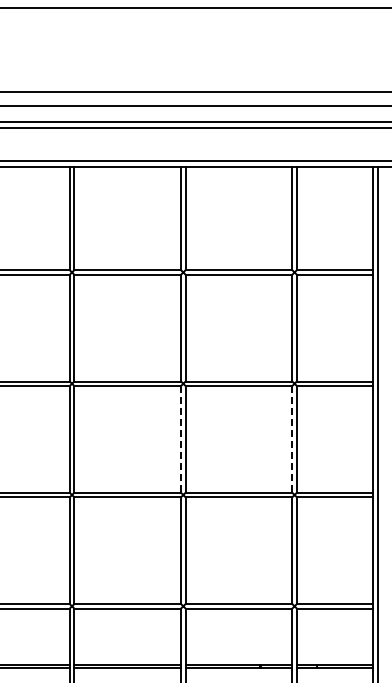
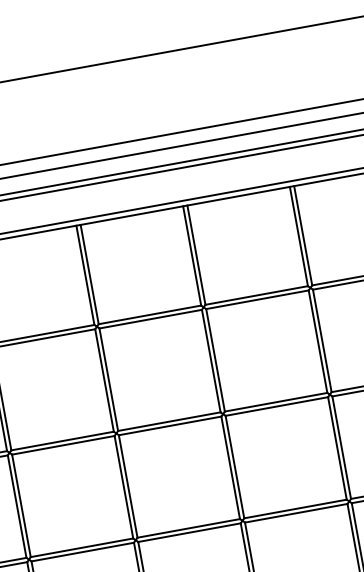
line: (181, 439) -> (231, 467), dashed -> solid
line: (292, 439) -> (337, 448), dashed -> solid

